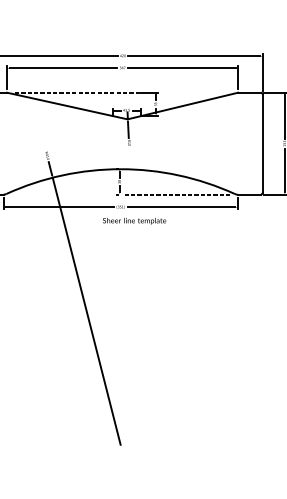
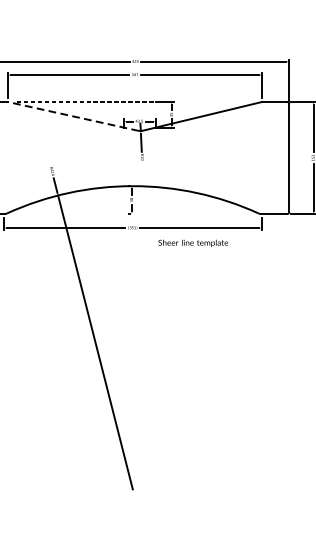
line: (66, 105) -> (73, 116), solid -> dashed
line: (177, 194) -> (195, 213), removed
text: (134, 221) -> (193, 243), moved

